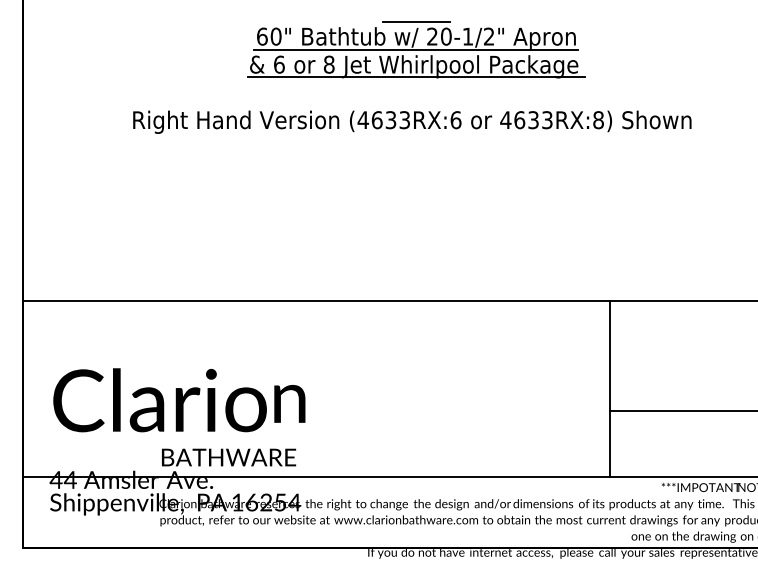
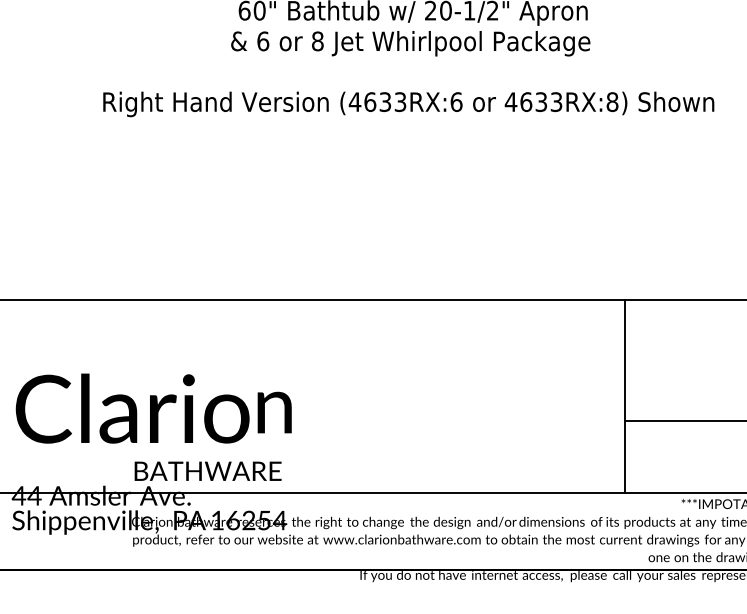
line: (416, 49) -> (413, 24), removed
line: (416, 77) -> (413, 55), removed

